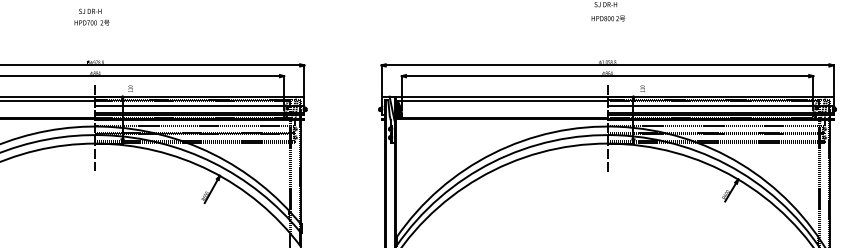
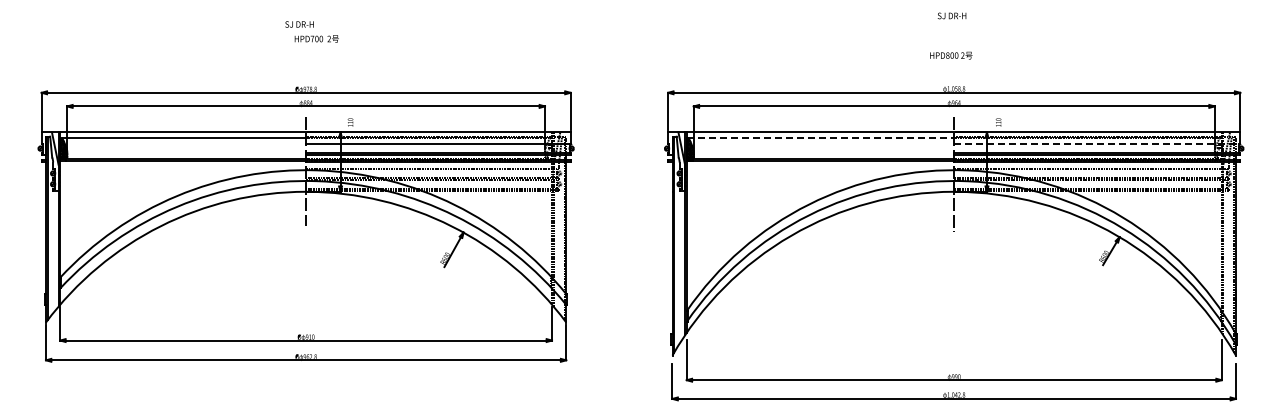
text: (608, 18) -> (951, 55), moved
text: (91, 22) -> (316, 38), moved
line: (501, 100) -> (820, 137), solid -> dashed
line: (720, 106) -> (1097, 144), solid -> dashed

